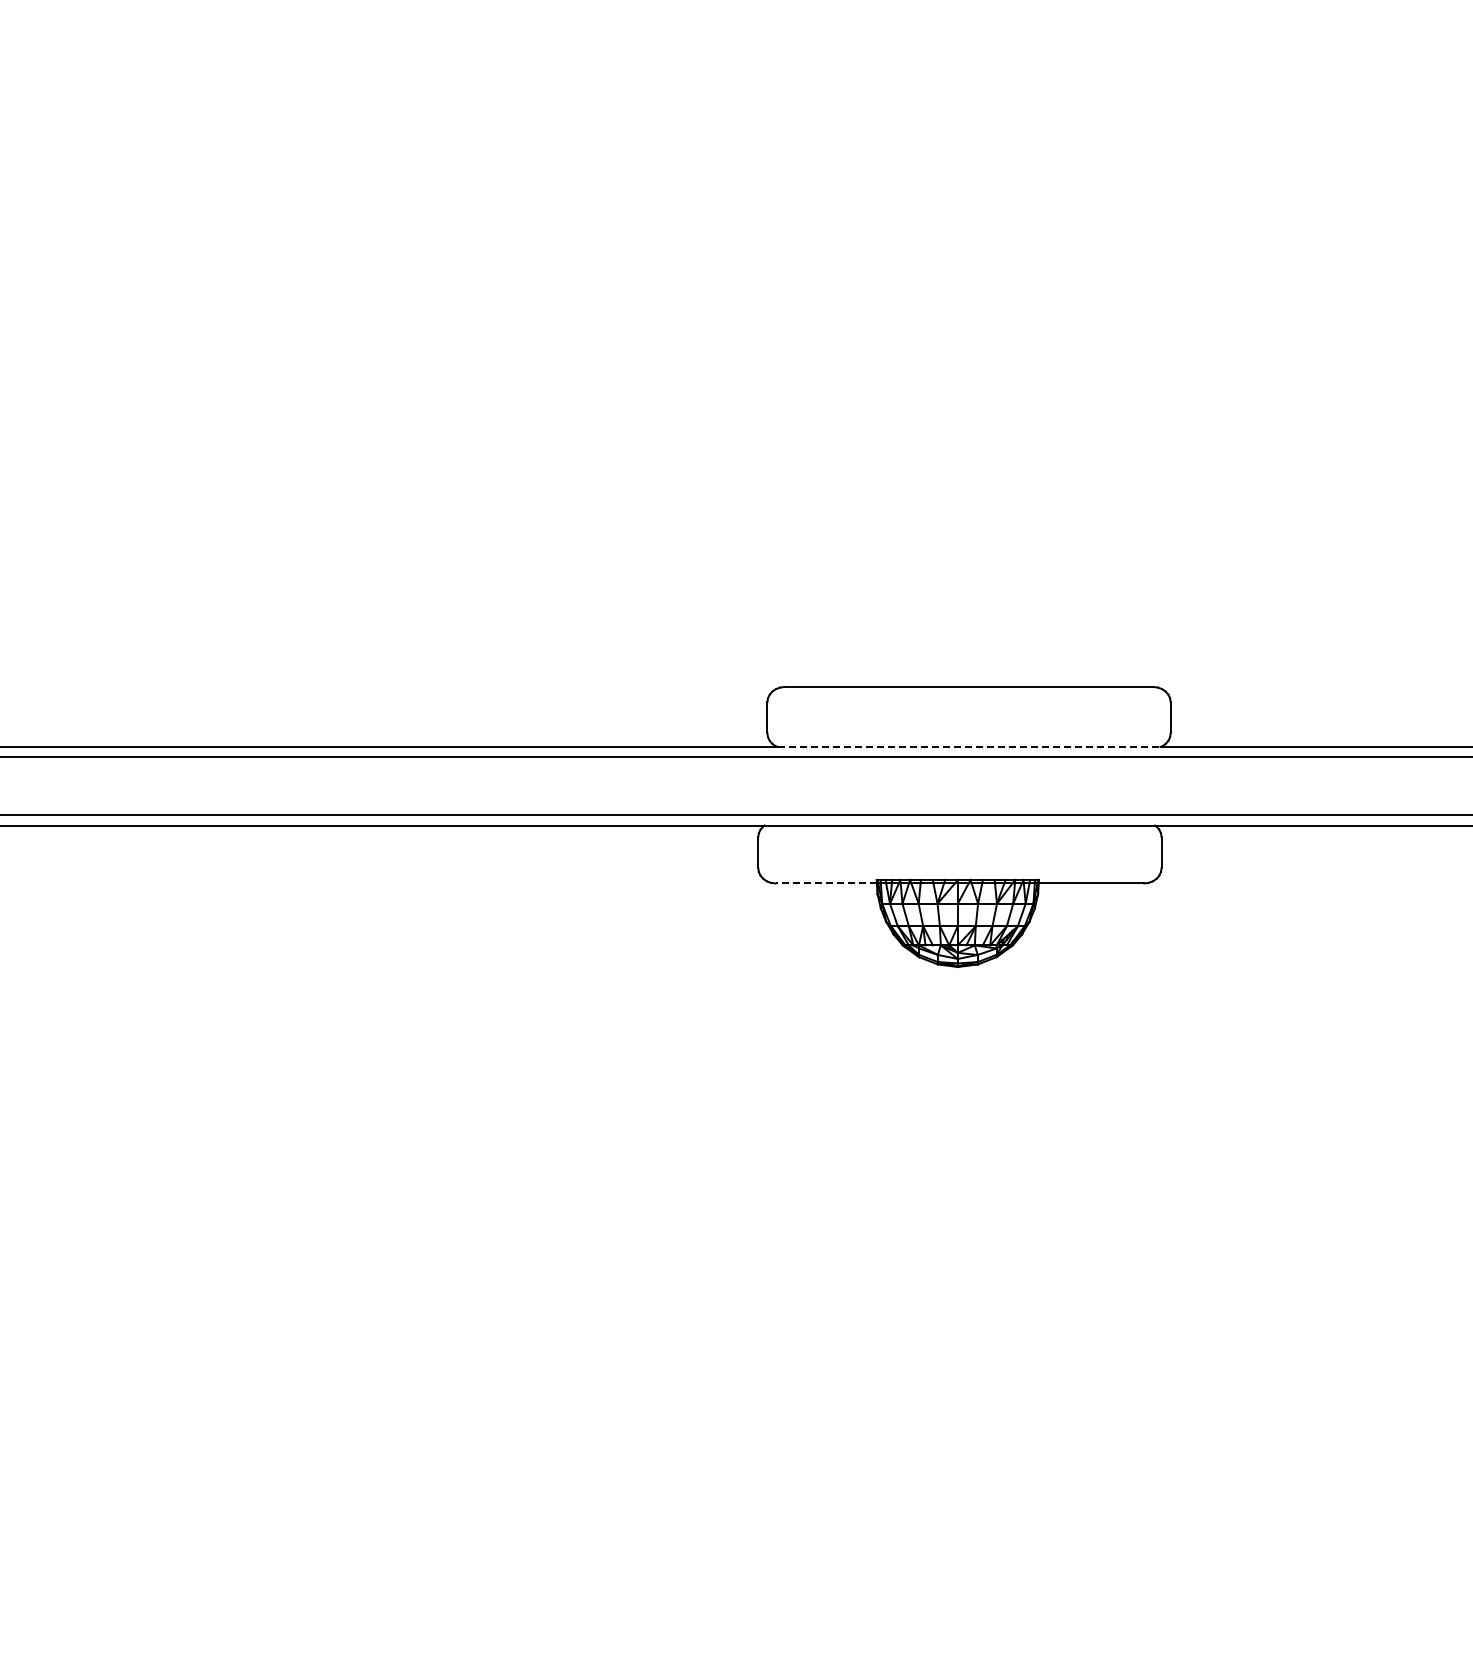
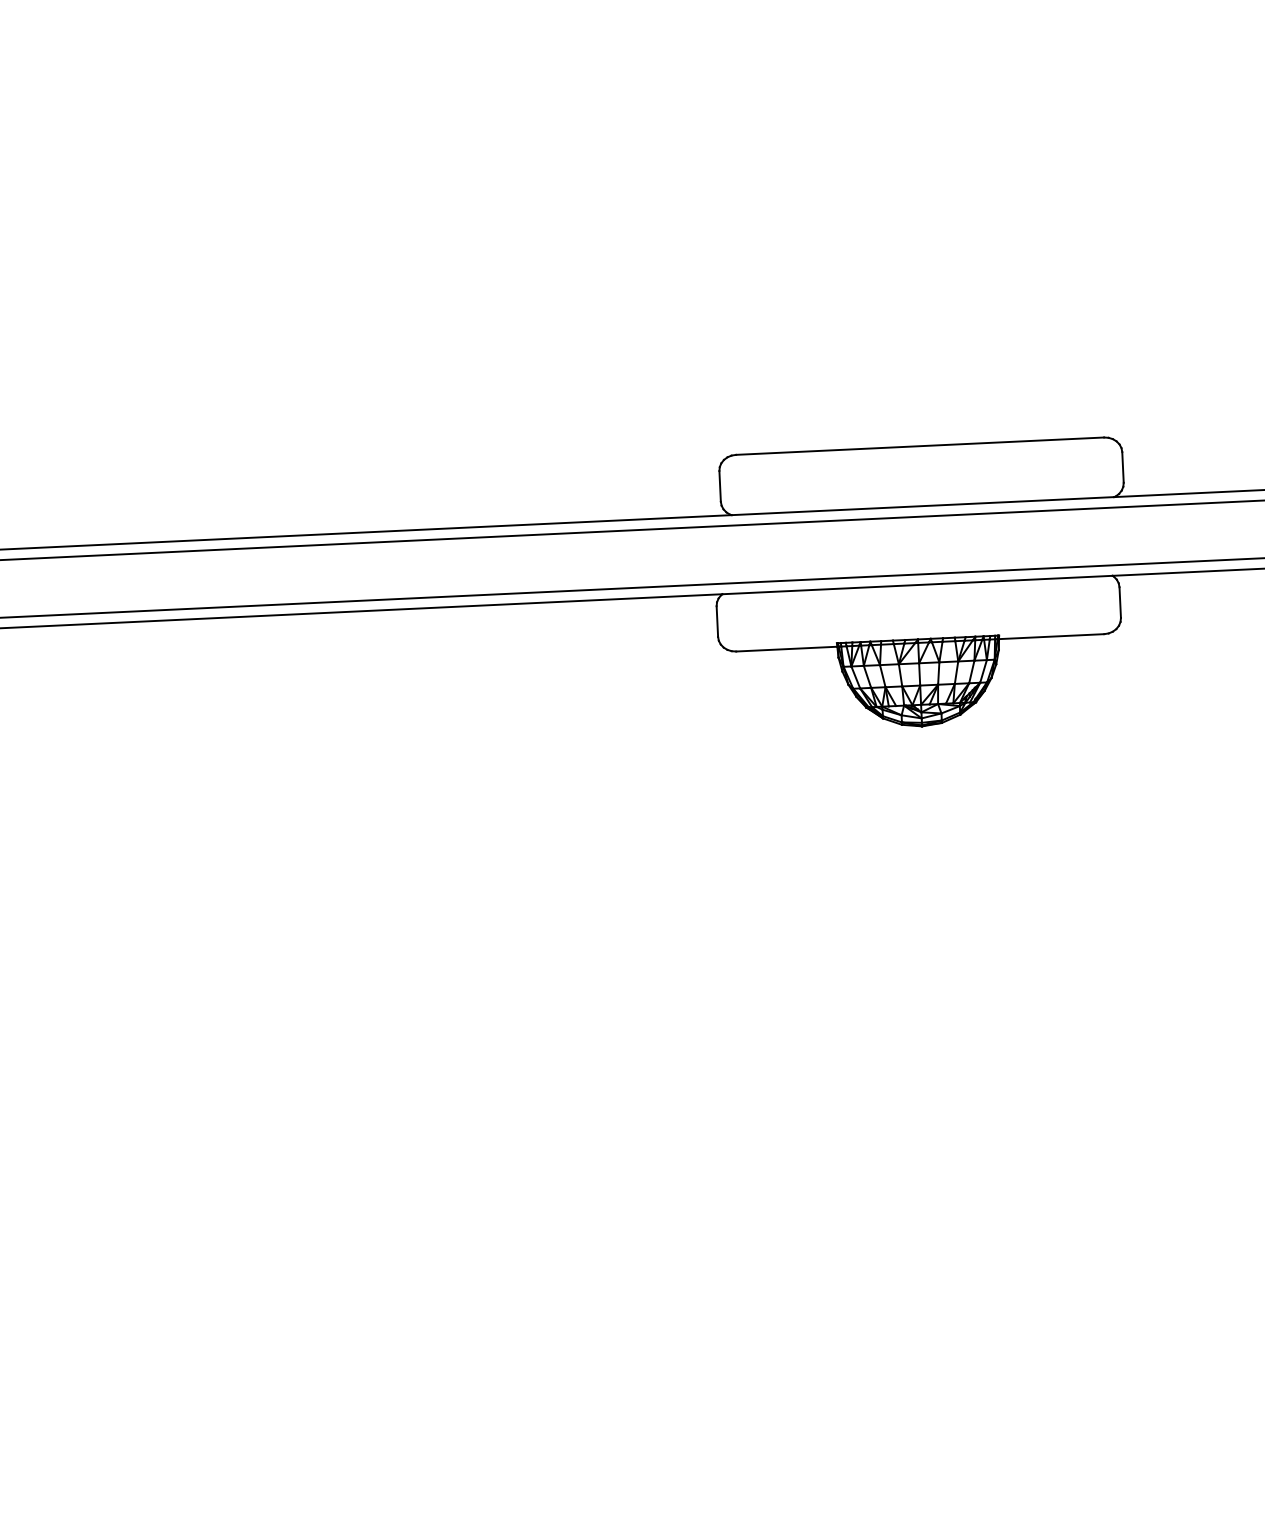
line: (969, 747) -> (923, 506), dashed -> solid
line: (826, 883) -> (786, 649), dashed -> solid

